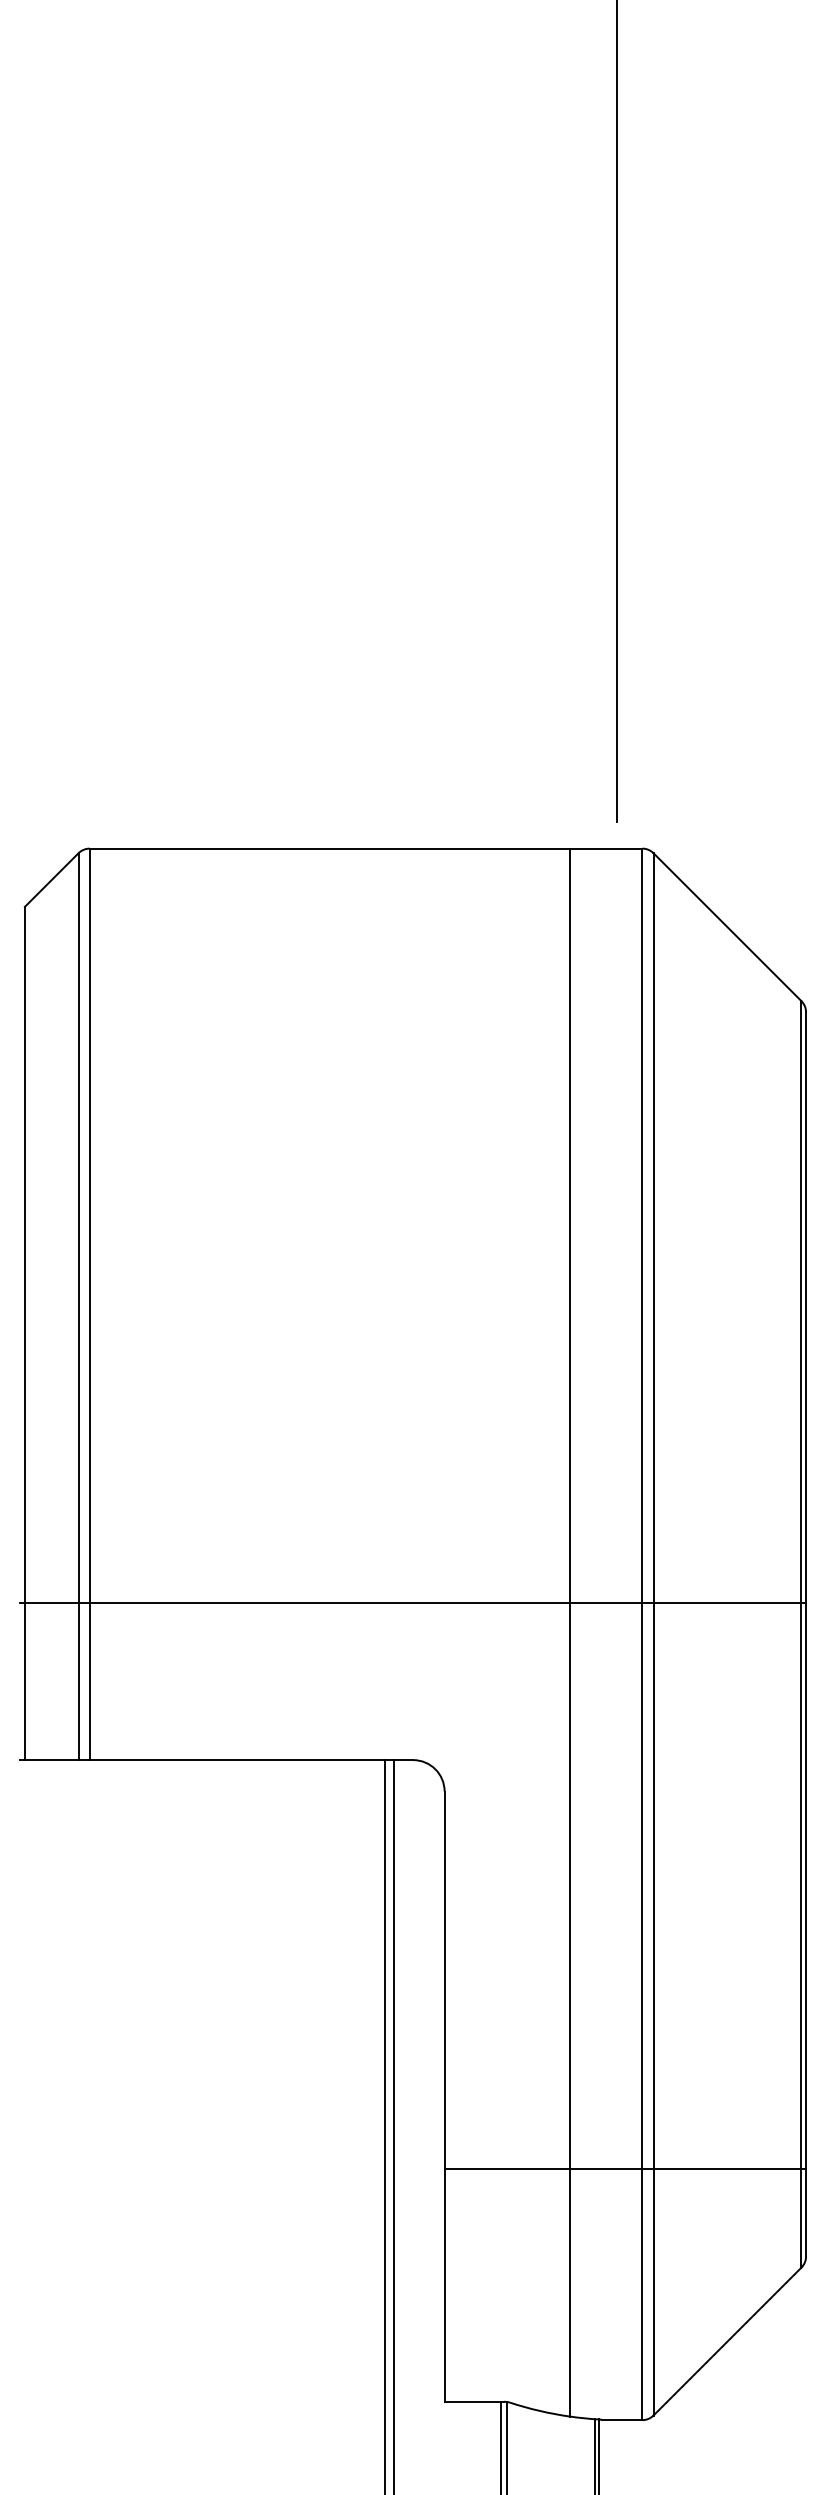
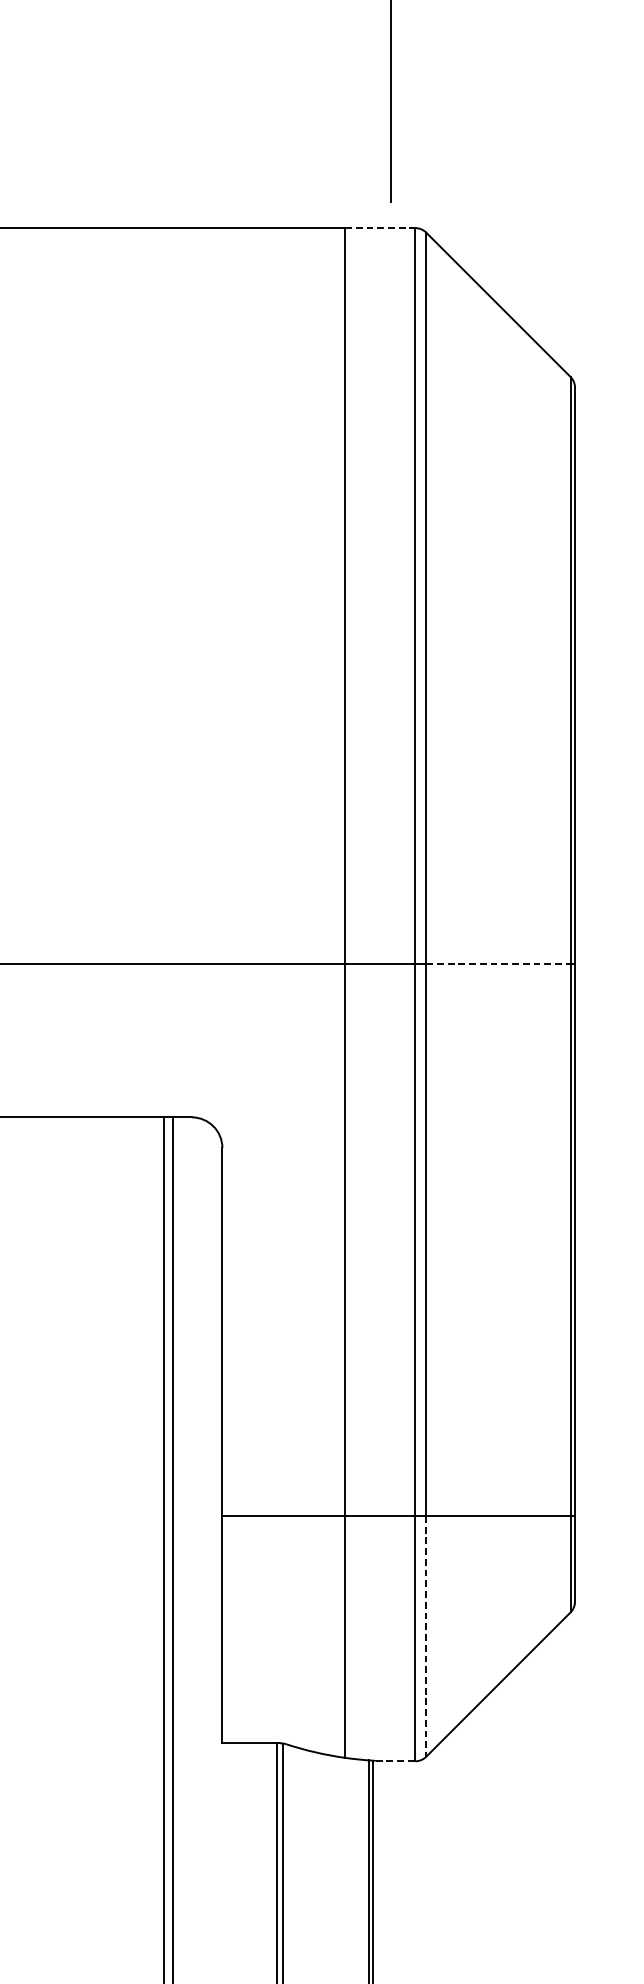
line: (606, 848) -> (380, 227), solid -> dashed
line: (727, 1602) -> (498, 963), solid -> dashed
line: (653, 2292) -> (426, 1636), solid -> dashed
line: (622, 2420) -> (395, 1761), solid -> dashed

